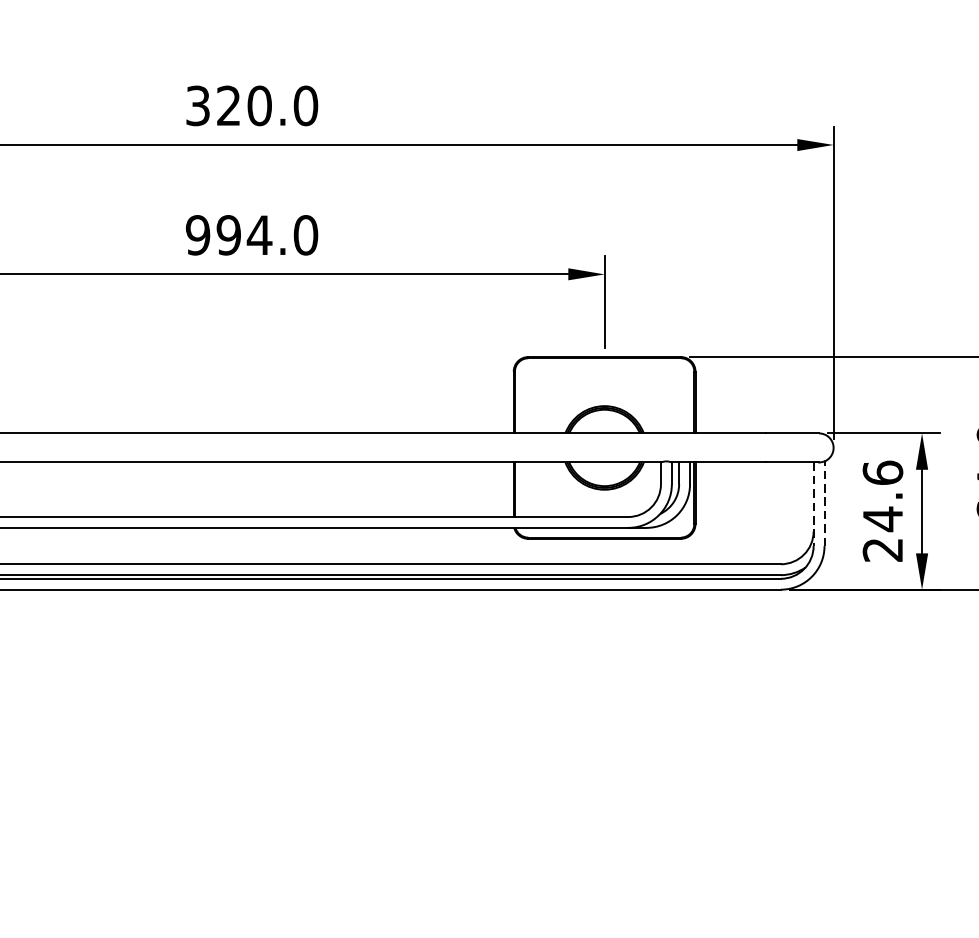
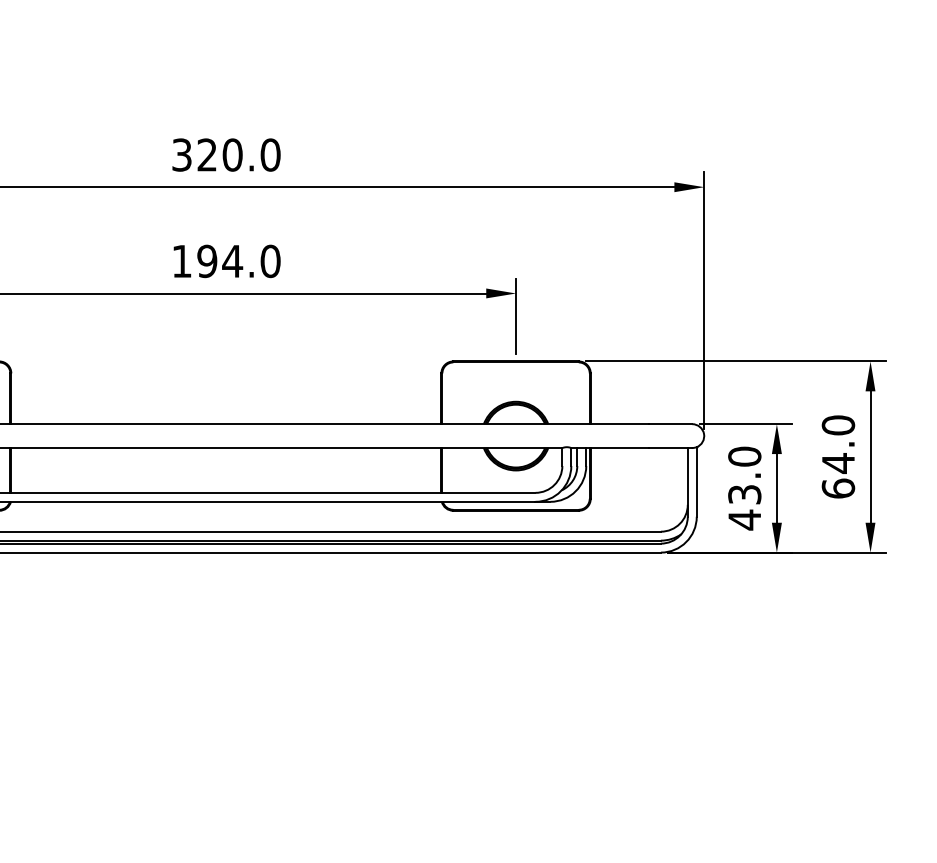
text: (197, 235) -> (181, 261), 994.0 -> 194.0
line: (824, 503) -> (696, 481), dashed -> solid
line: (813, 504) -> (687, 482), dashed -> solid
text: (882, 511) -> (744, 488), 24.6 -> 43.0

